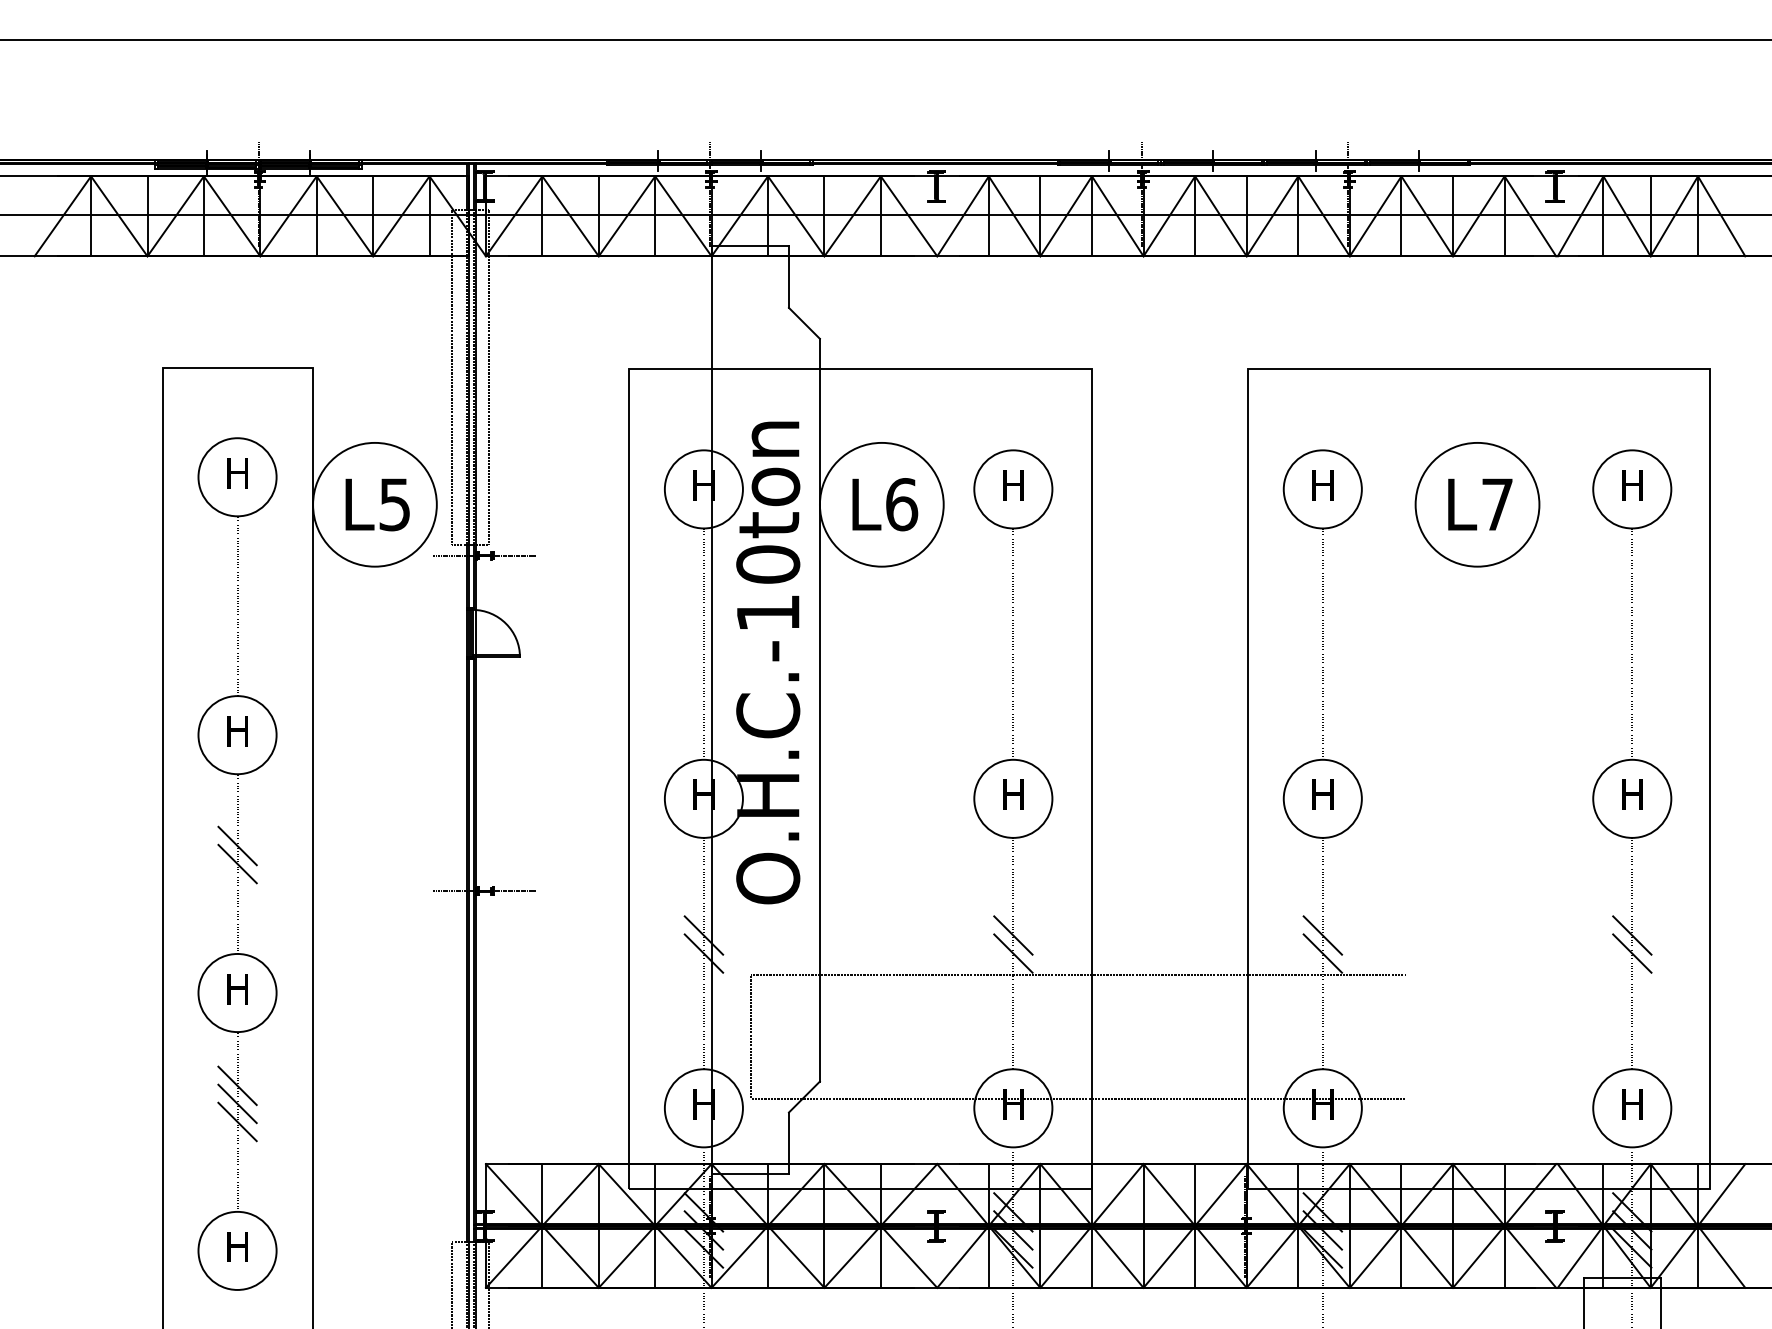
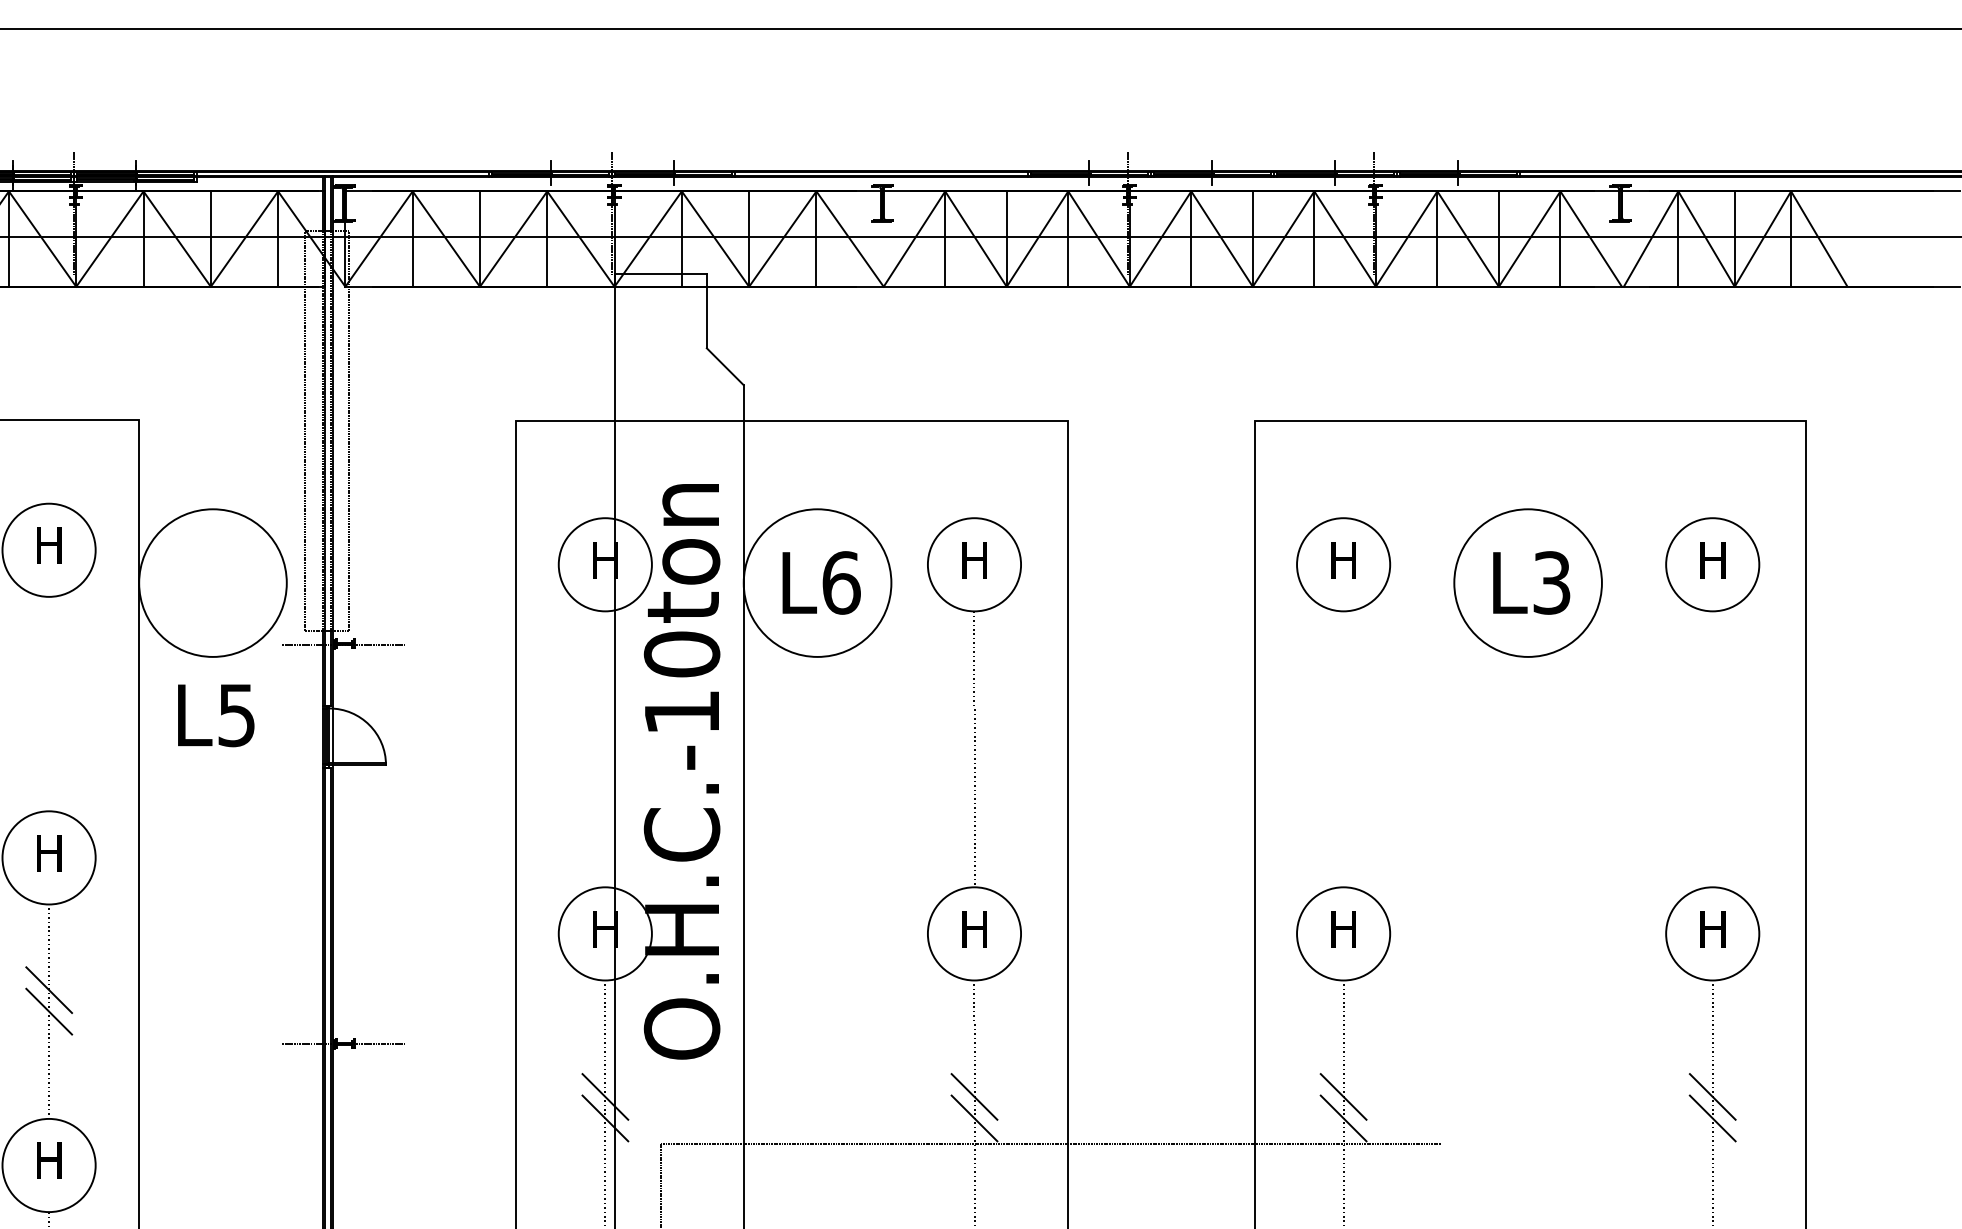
text: (377, 504) -> (216, 715), moved
text: (1497, 504) -> (1551, 582), L7 -> L3
line: (237, 606) -> (49, 704), removed
line: (703, 643) -> (604, 748), removed
line: (1322, 643) -> (1343, 748), removed
line: (1632, 643) -> (1712, 748), removed

